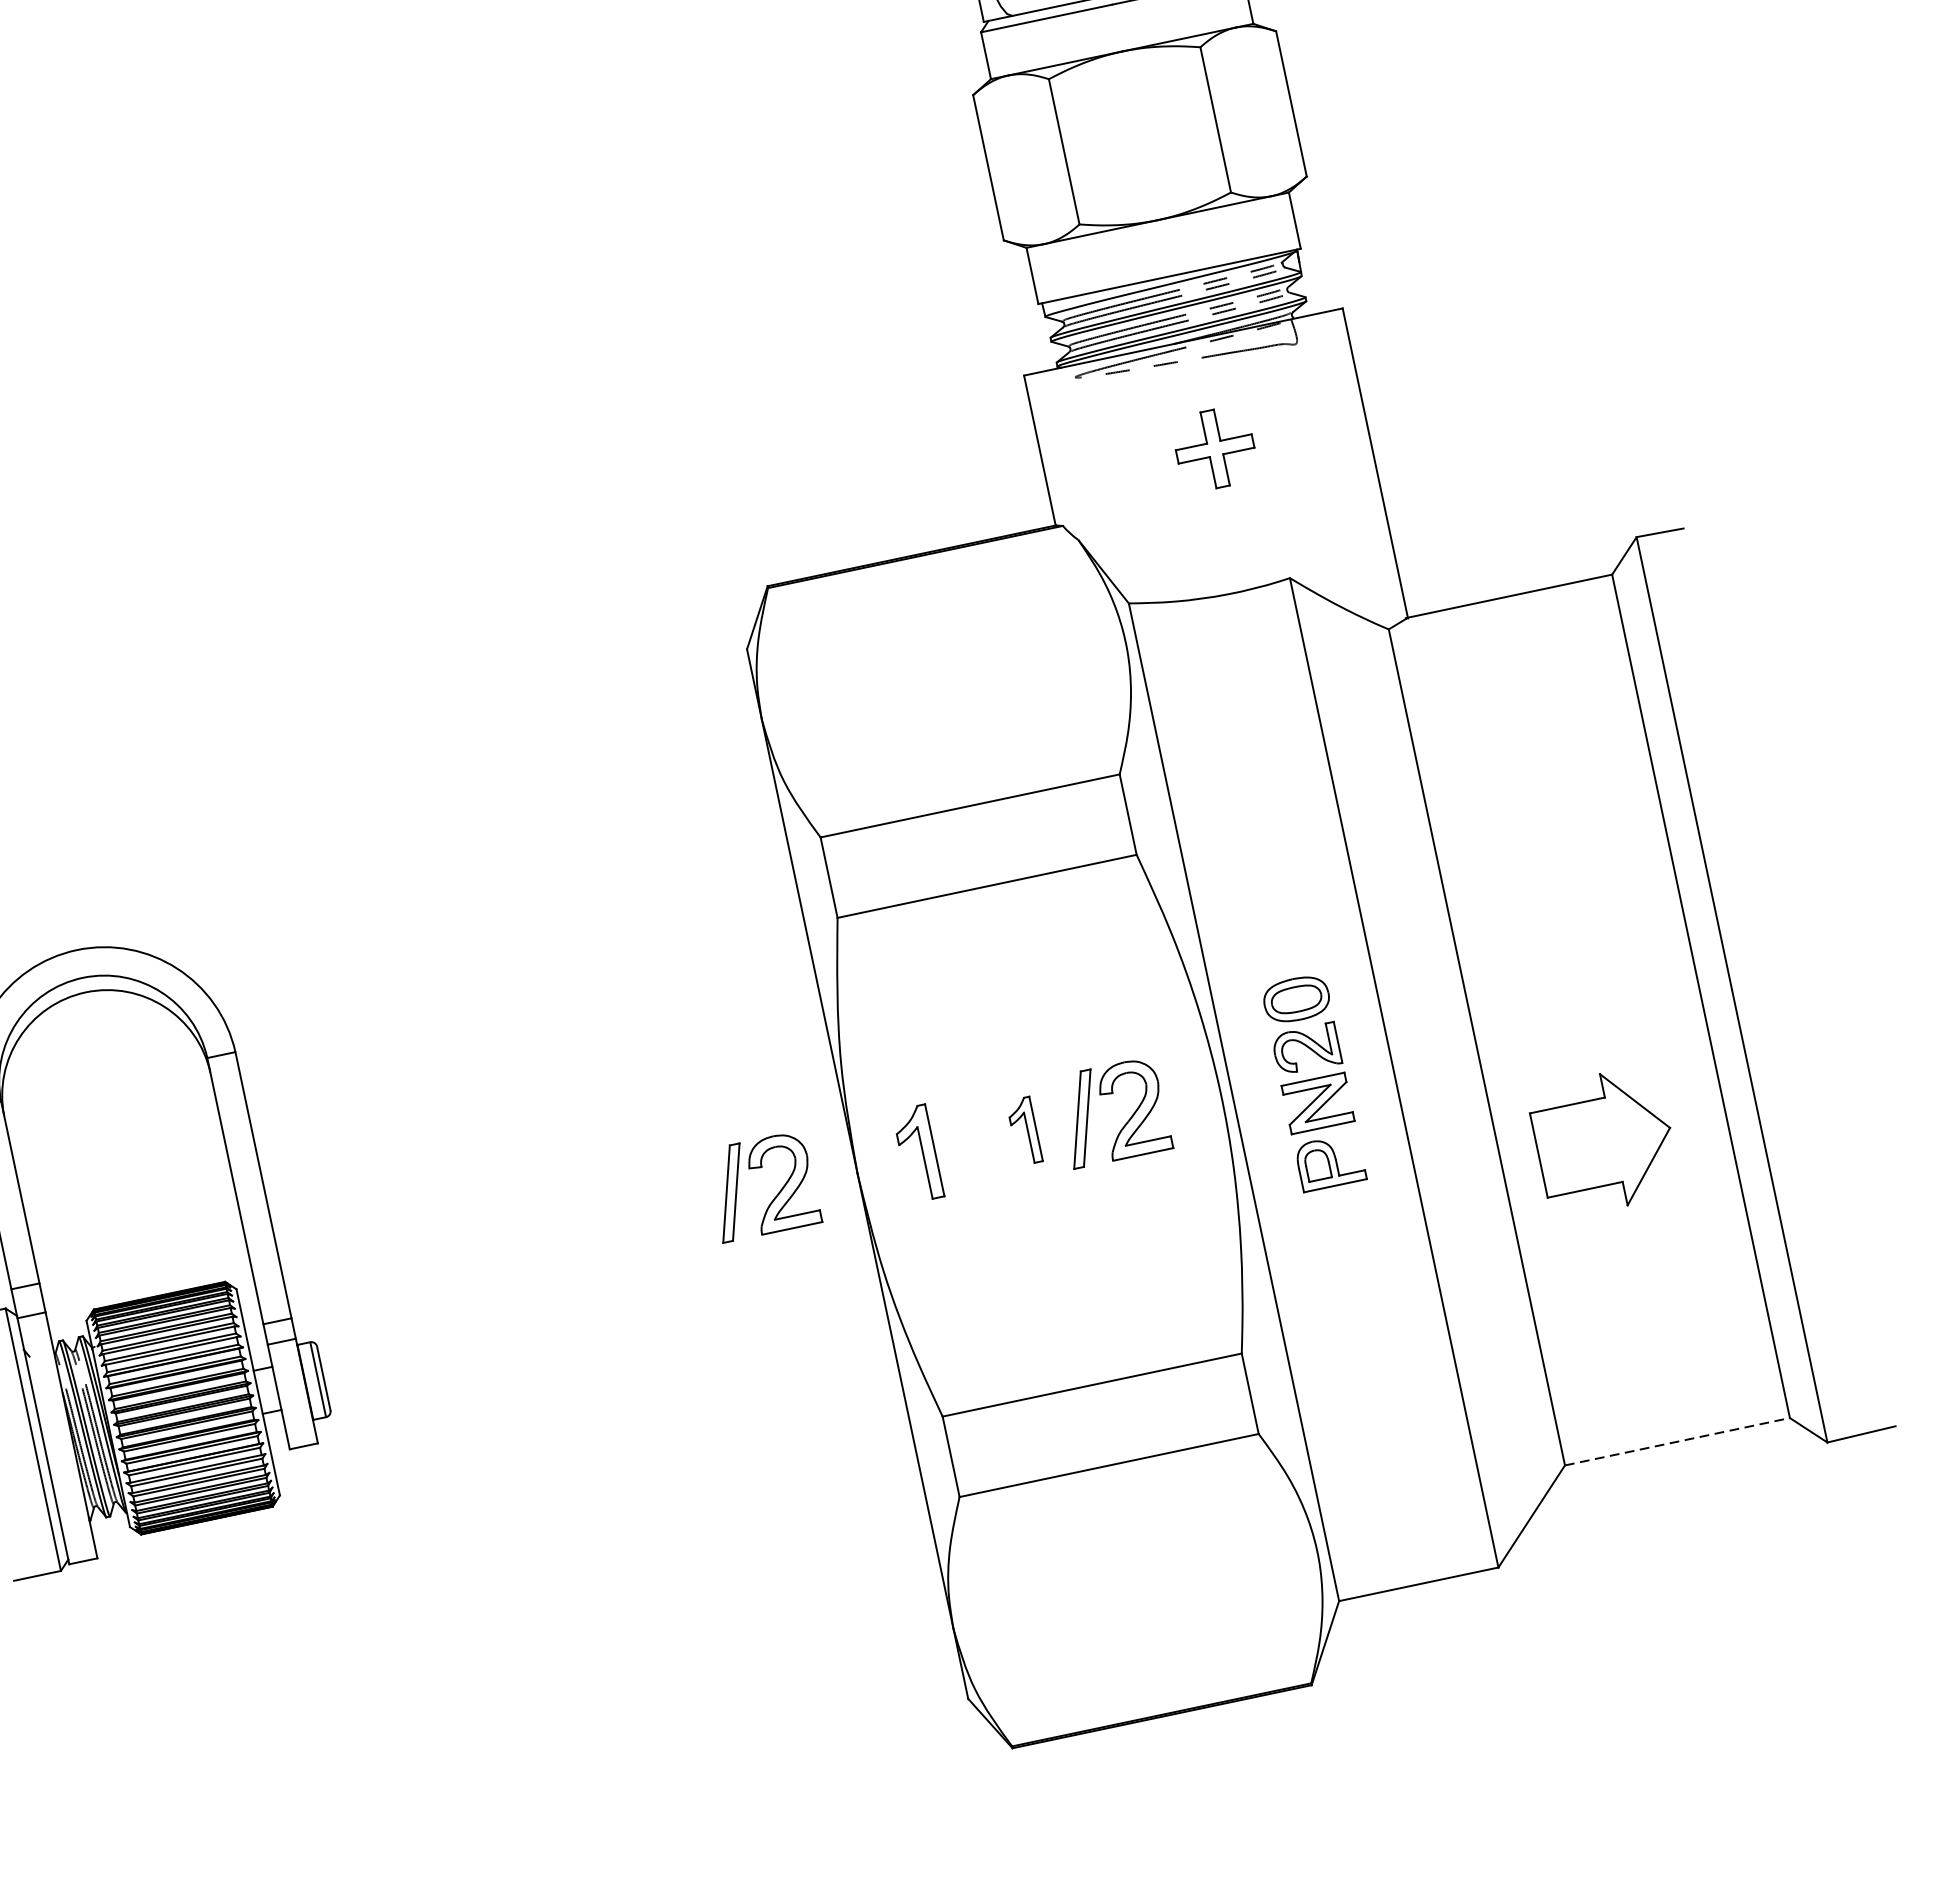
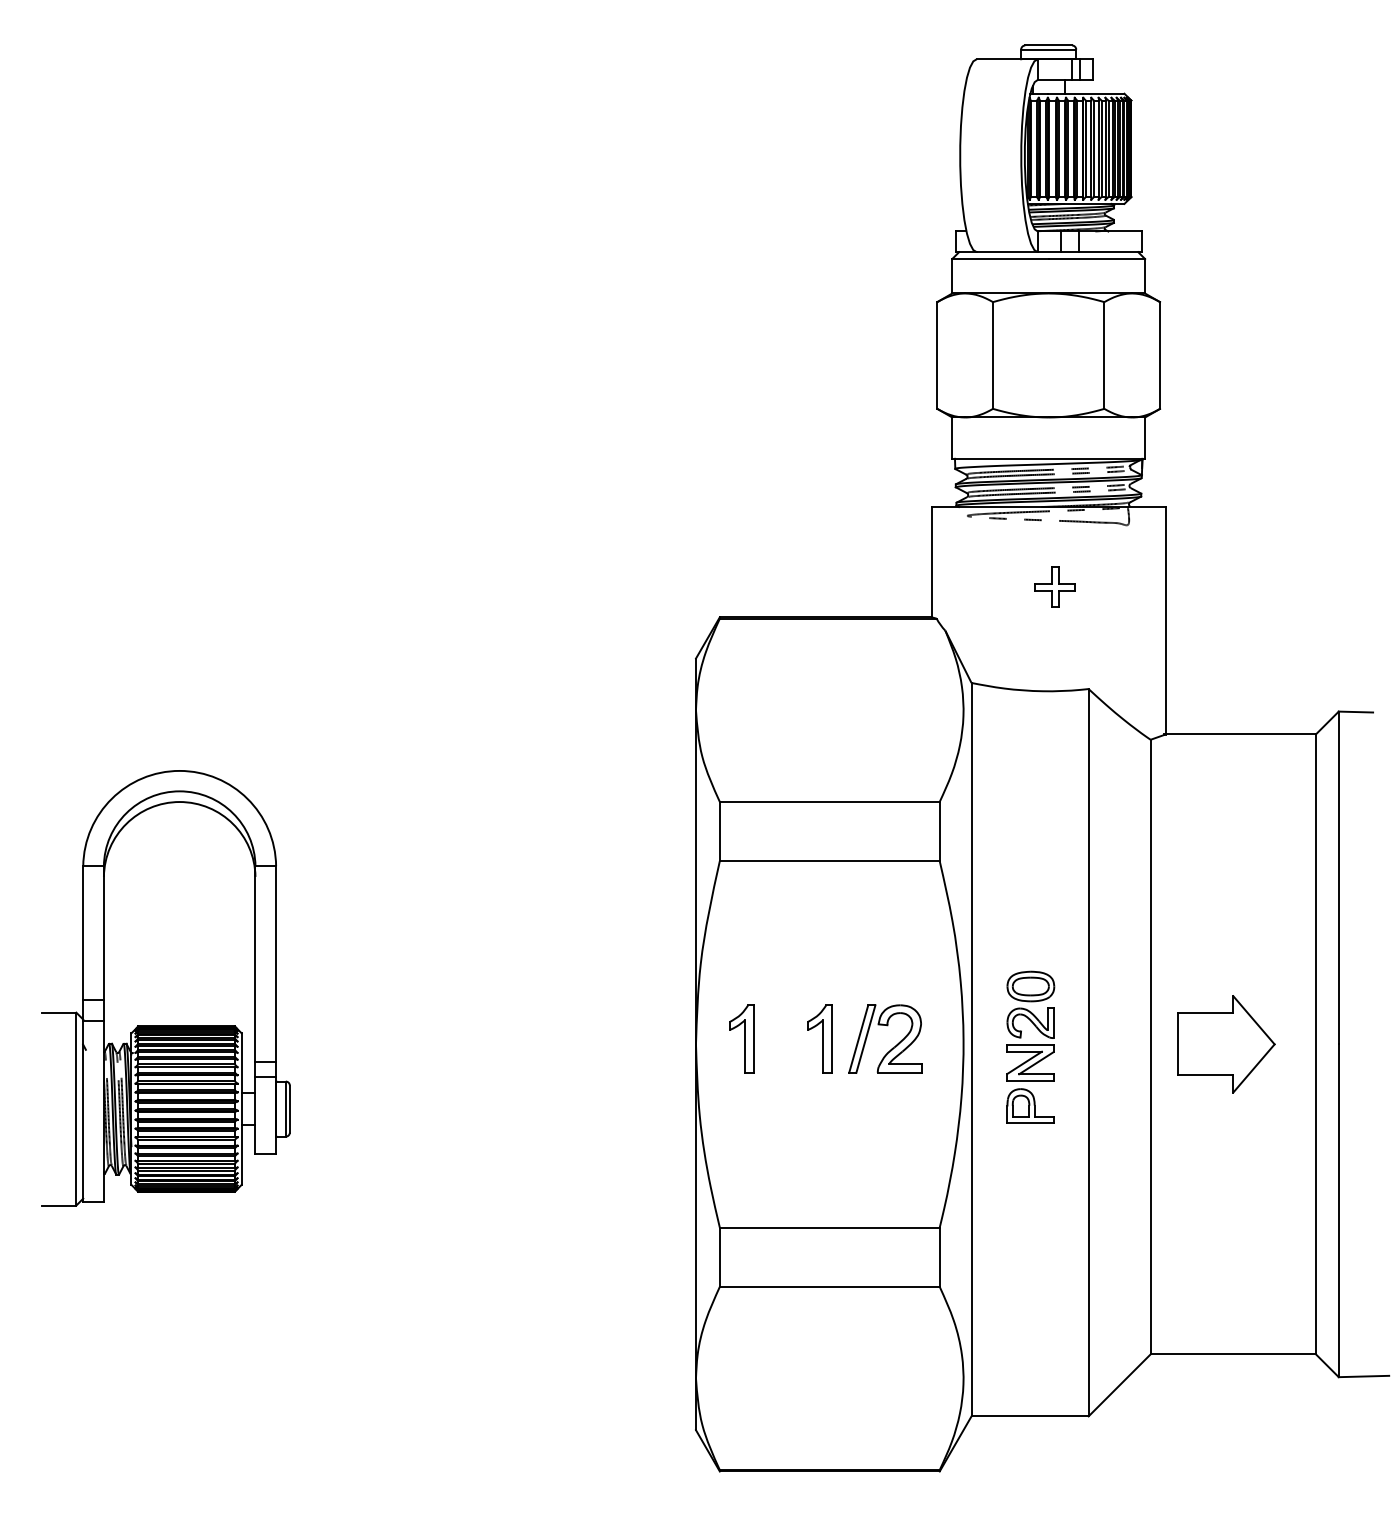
part: (1214, 448) -> (1054, 586), size x0.71
part: (1023, 1130) -> (819, 1038), size x1.43
part: (1604, 1141) -> (1226, 1044), moved
part: (774, 1195) -> (634, 1047), removed
line: (1677, 1441) -> (1233, 1354), dashed -> solid

